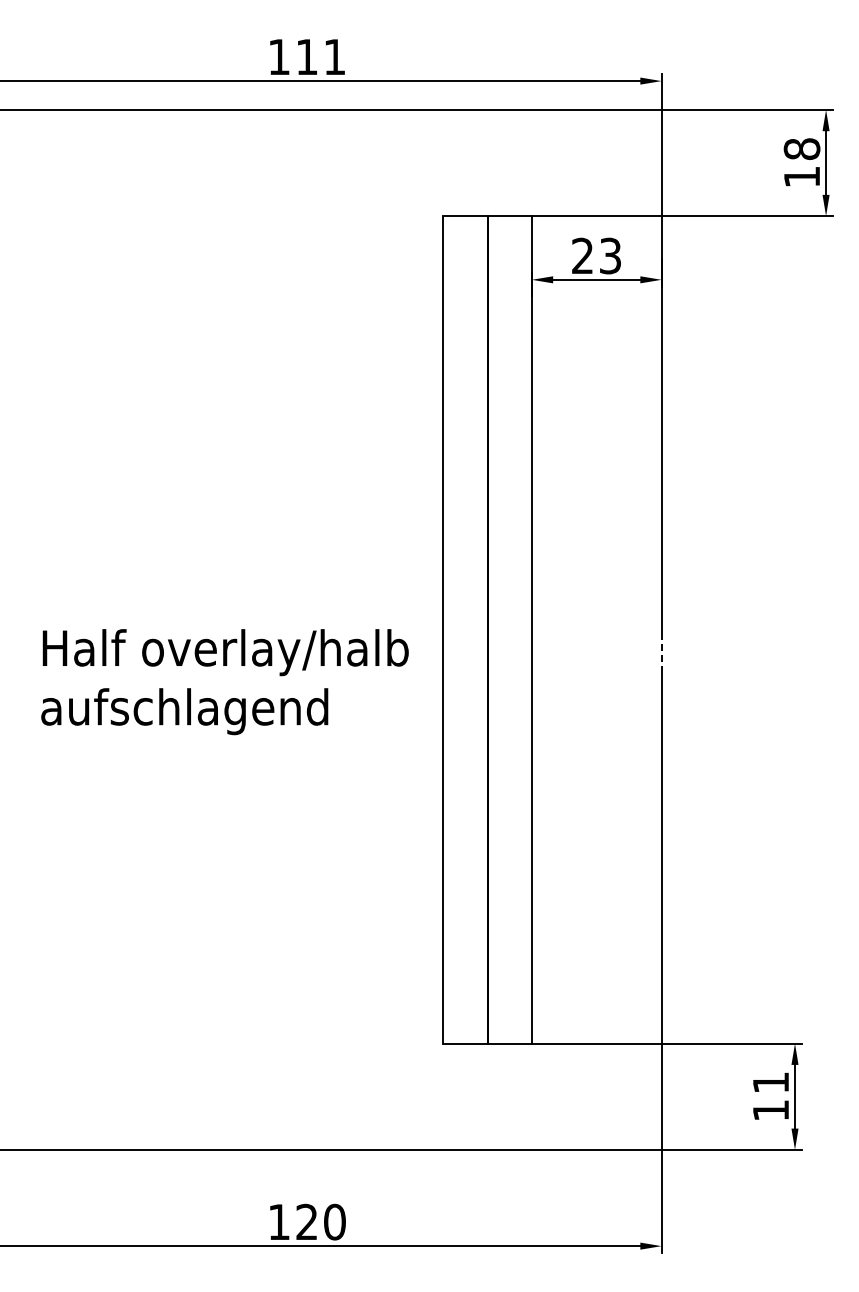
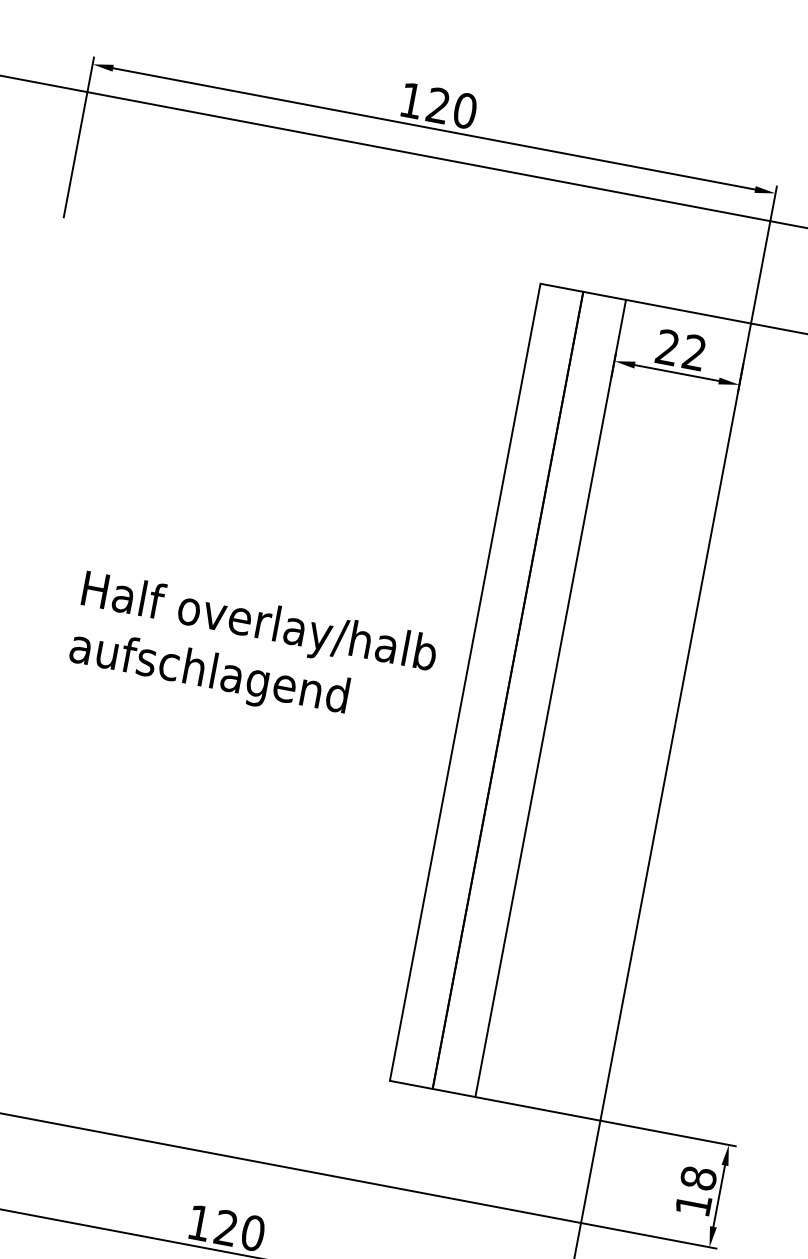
text: (320, 56) -> (451, 107), 111 -> 120
text: (610, 256) -> (694, 353), 23 -> 22
line: (661, 650) -> (671, 741), dashed -> solid
text: (224, 682) -> (252, 653), moved
text: (770, 1082) -> (698, 1177), 11 -> 18

